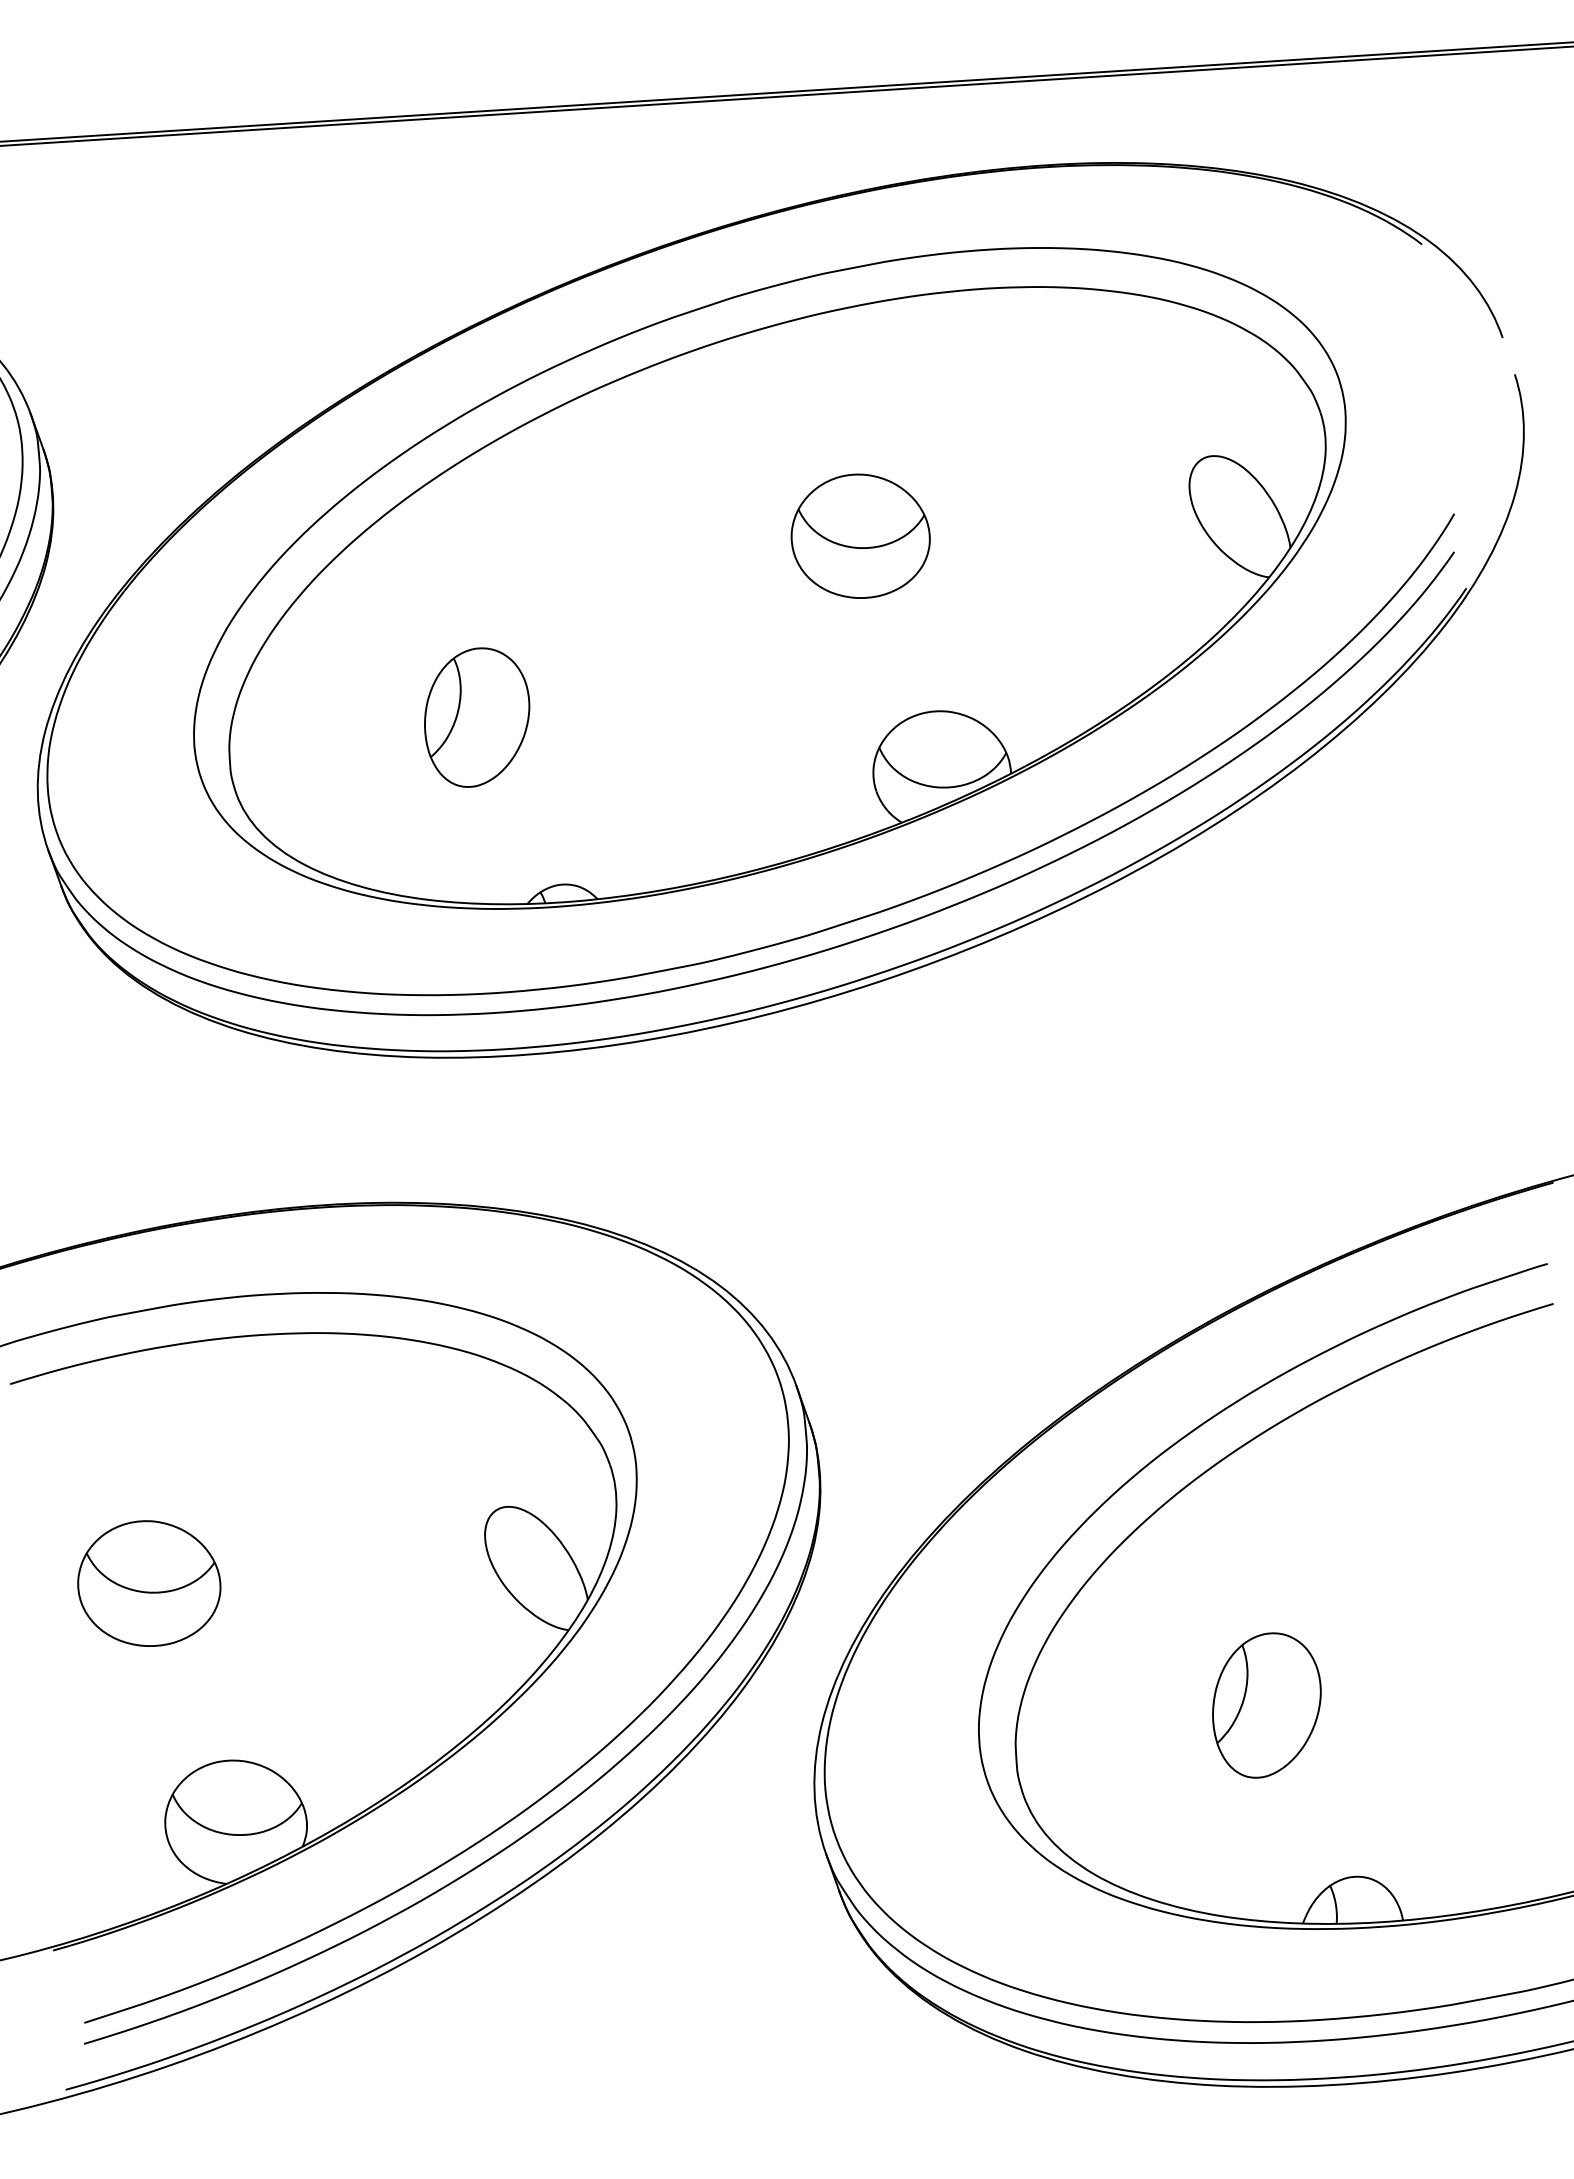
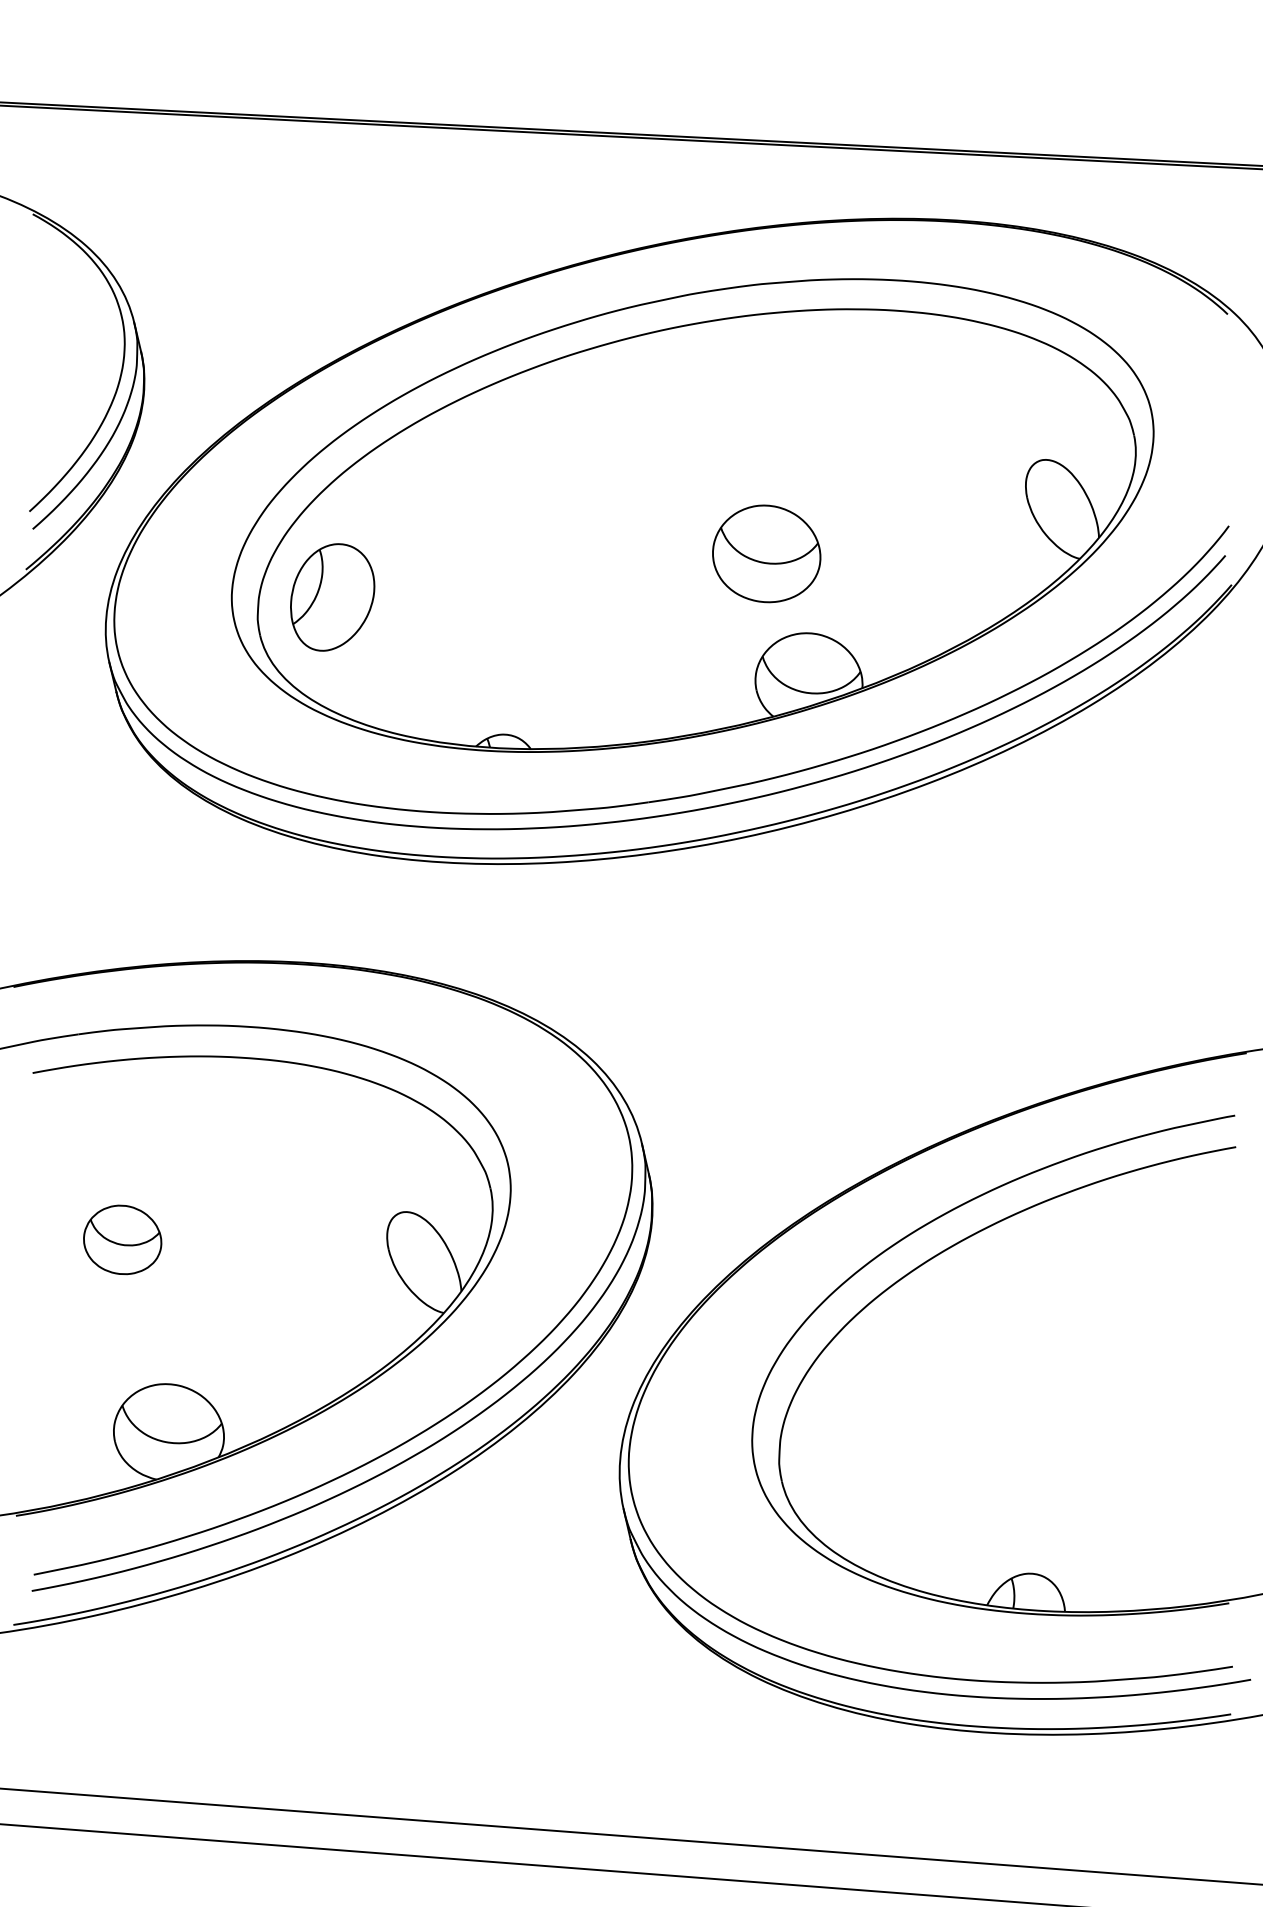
part: (860, 535) -> (766, 553), moved
part: (477, 717) -> (332, 597), moved
part: (148, 1583) -> (122, 1239), size x0.7
part: (1266, 1704) -> (978, 1432), removed

